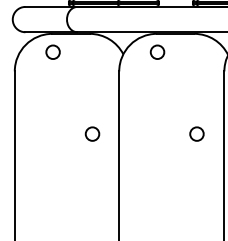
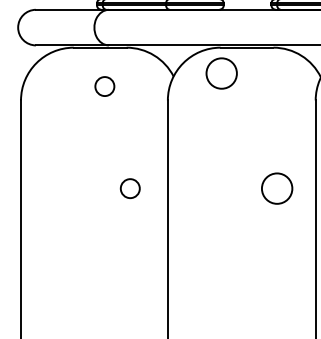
circle: (52, 52) -> (104, 86), moved
circle: (157, 52) -> (221, 73), size x1.6
circle: (196, 134) -> (276, 188), size x1.6

